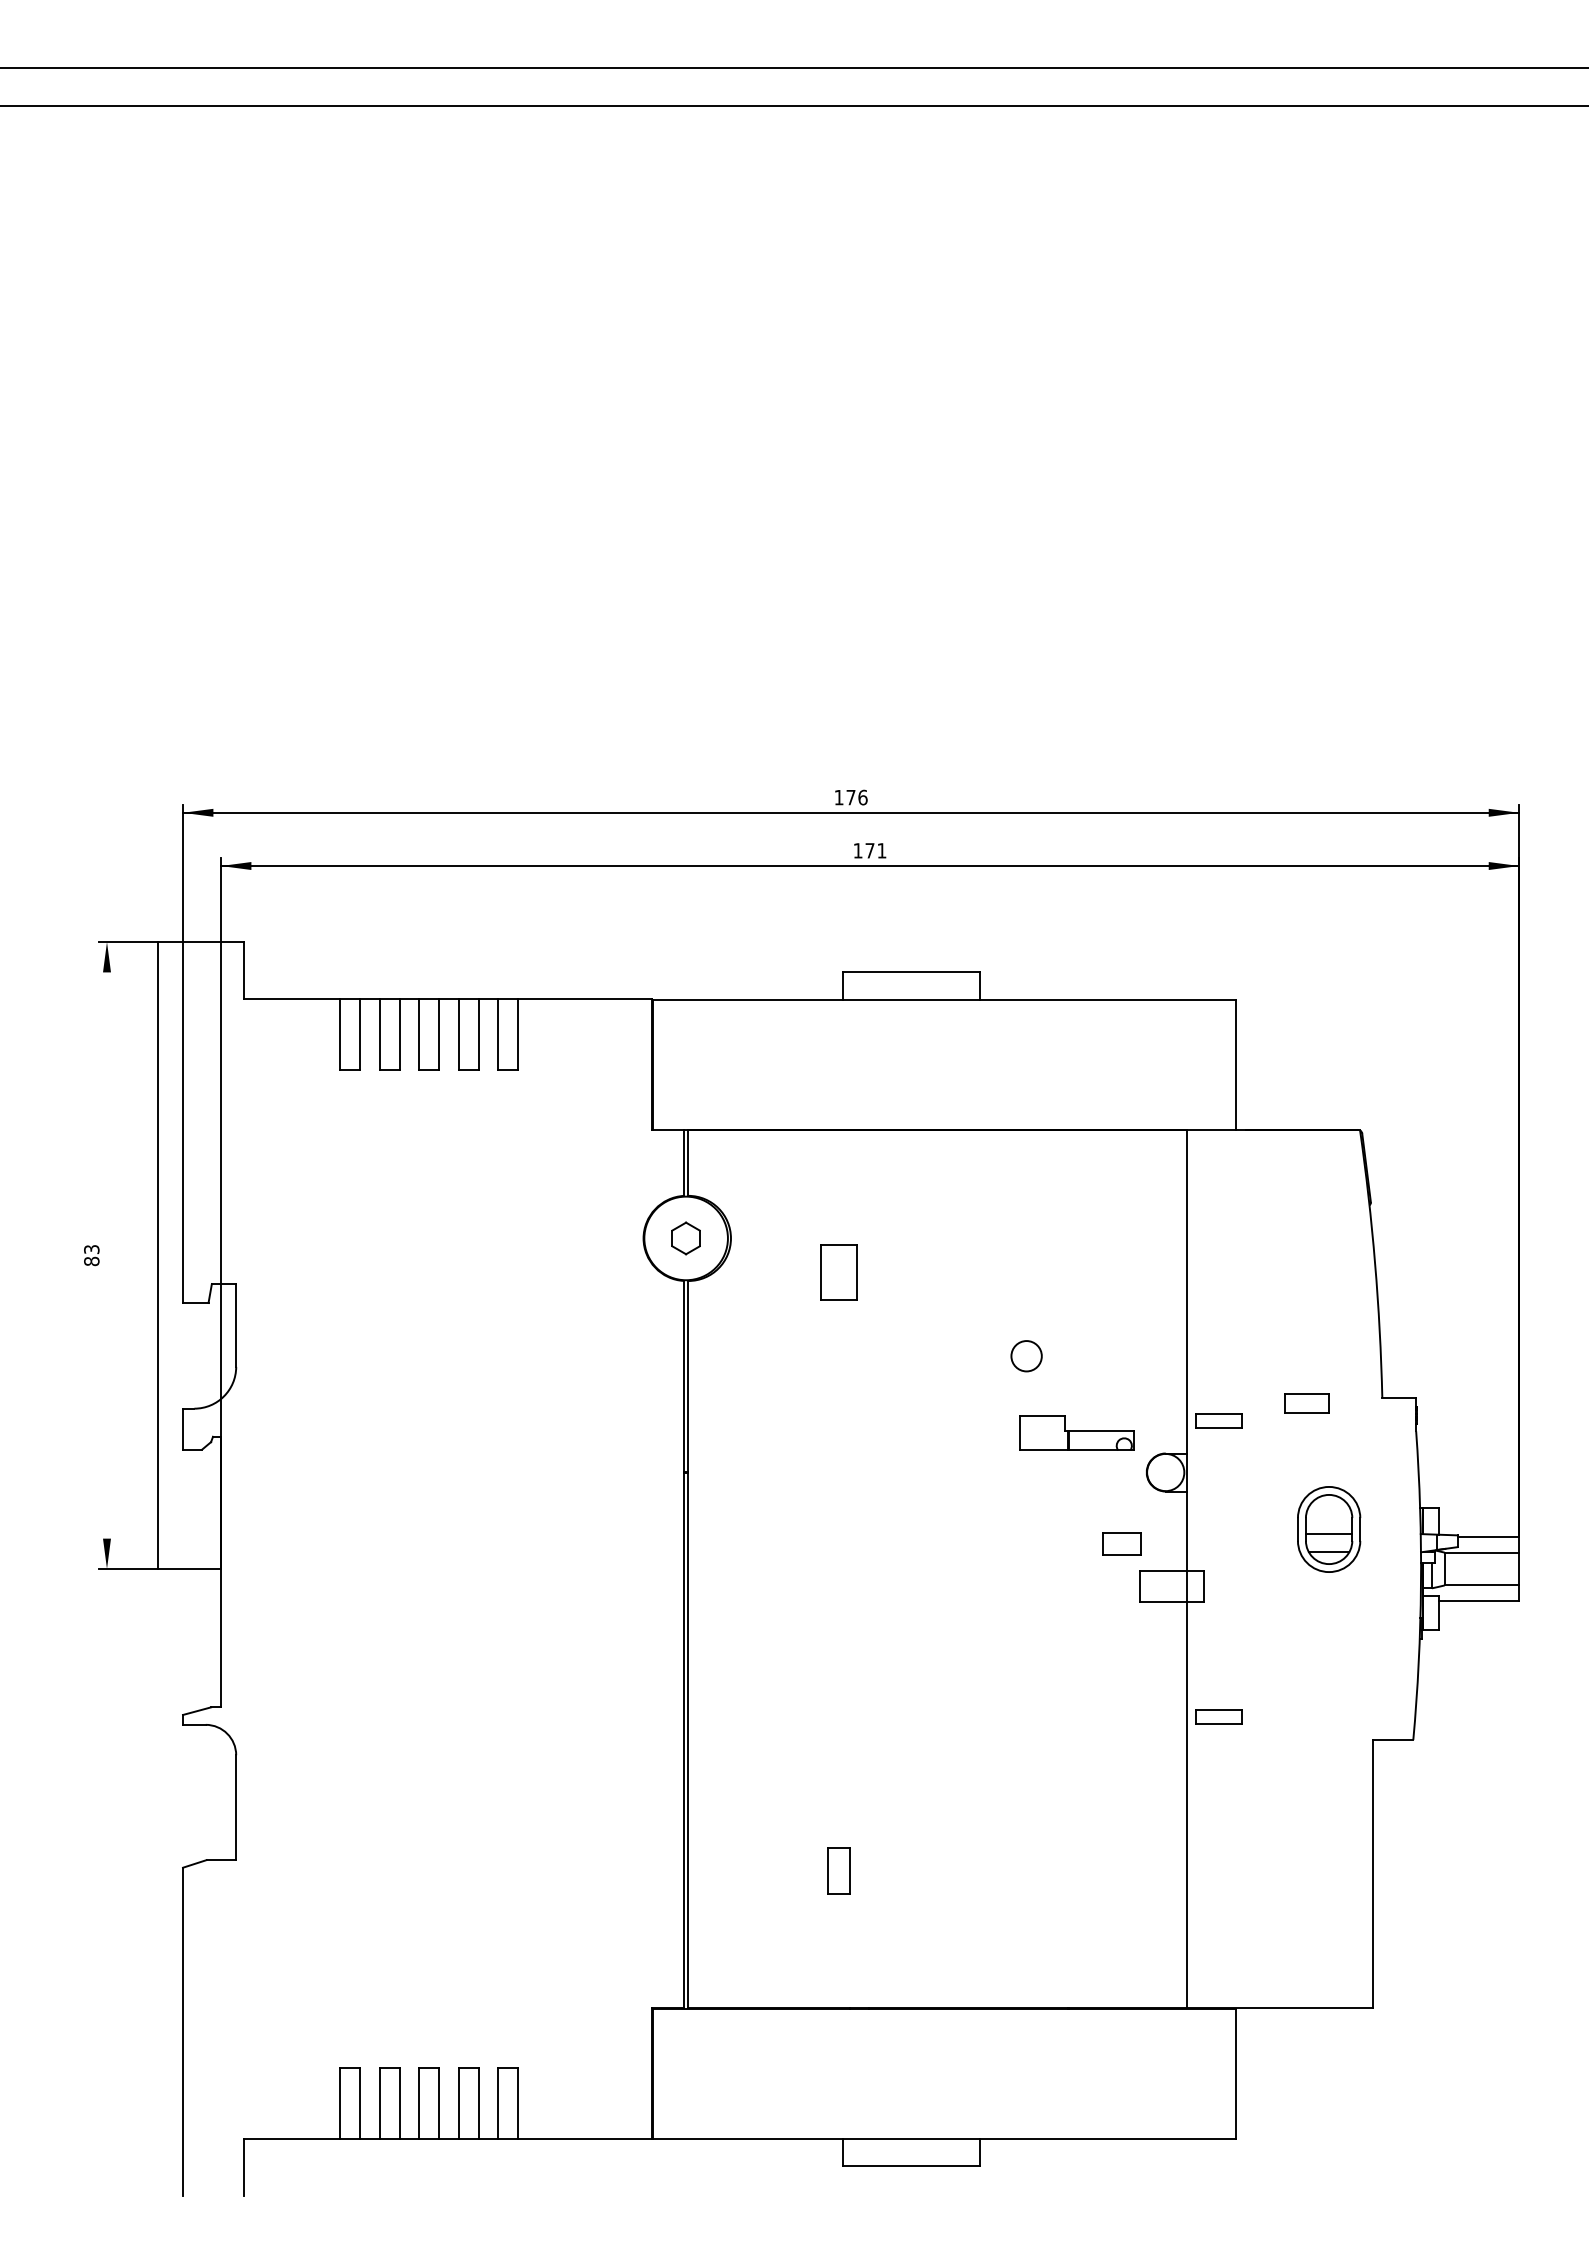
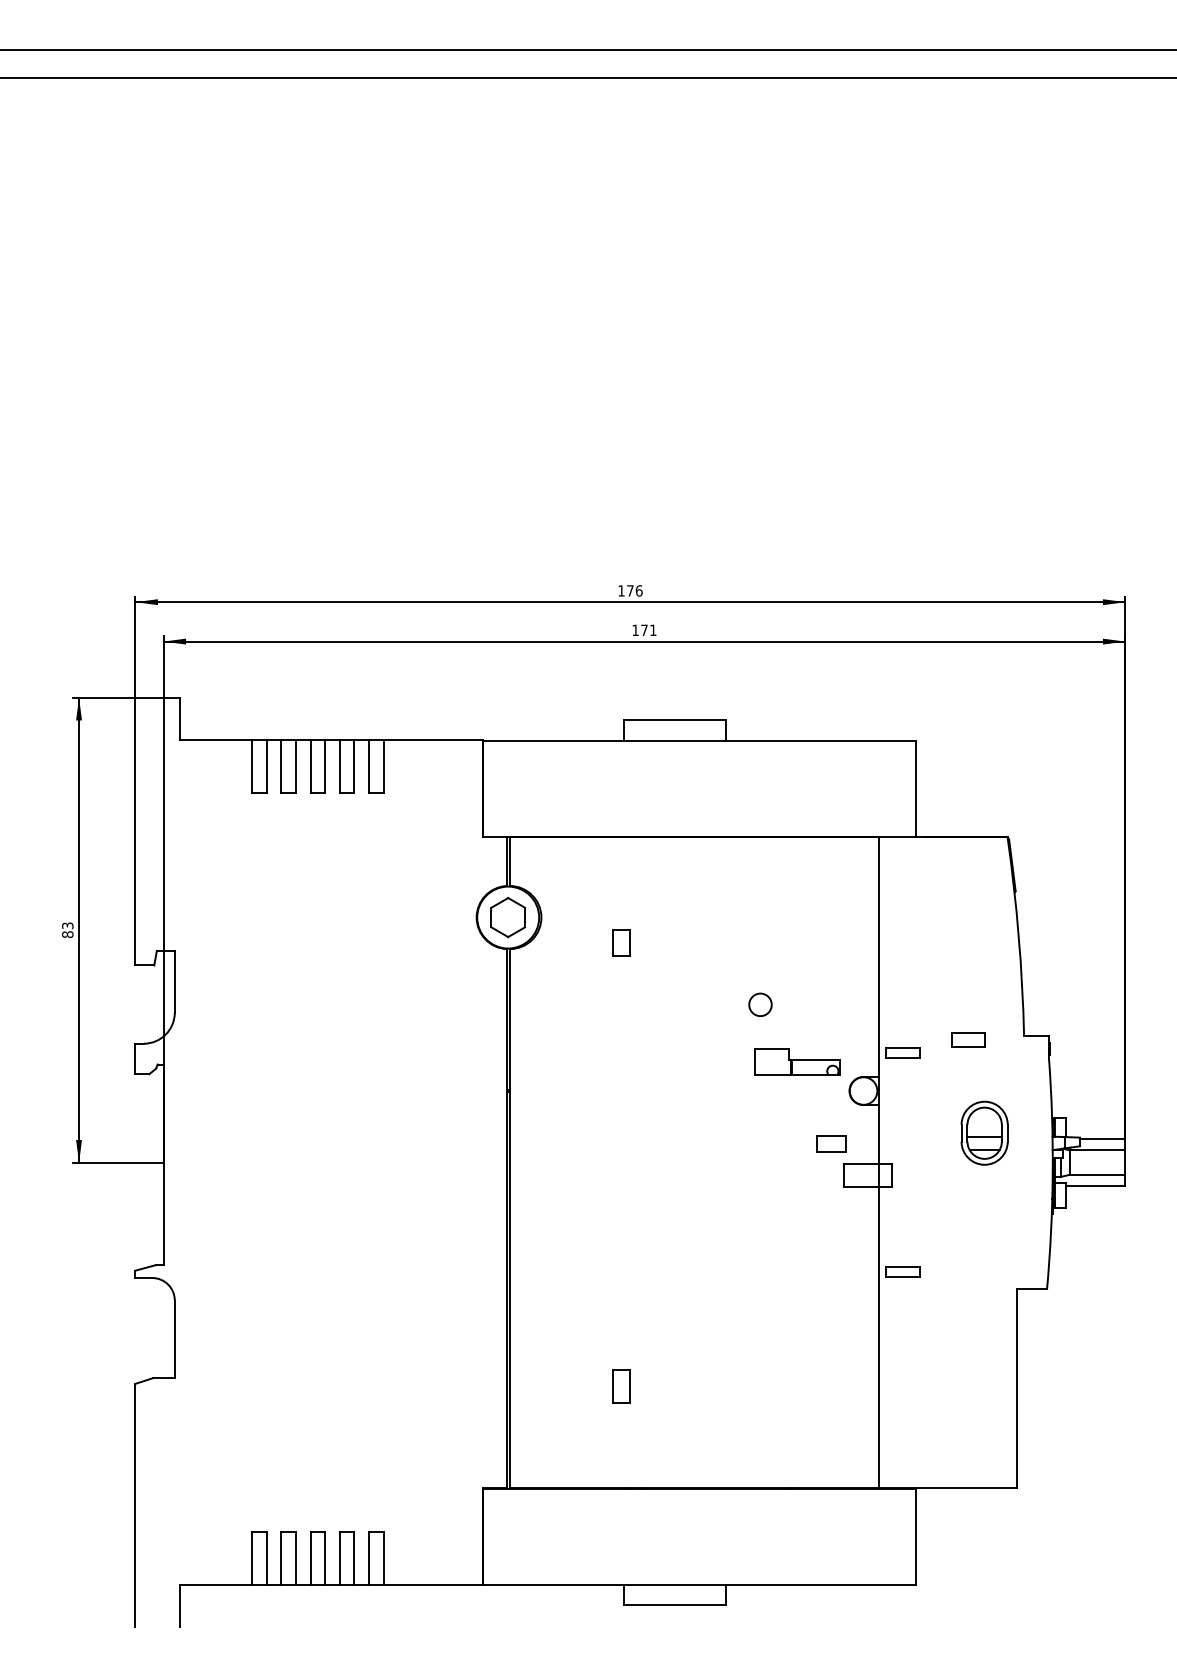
part: (685, 1238) -> (507, 917), size x1.67
line: (158, 1255) -> (79, 930), moved
part: (838, 1272) -> (621, 942), size x0.62

